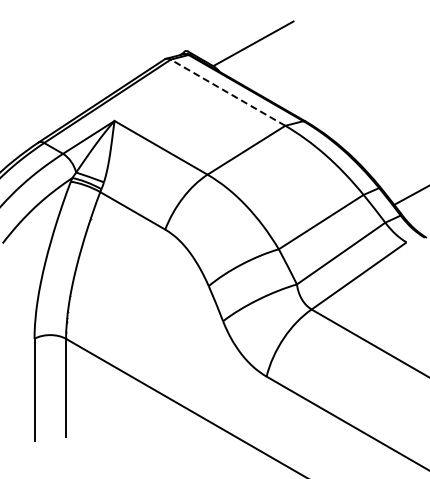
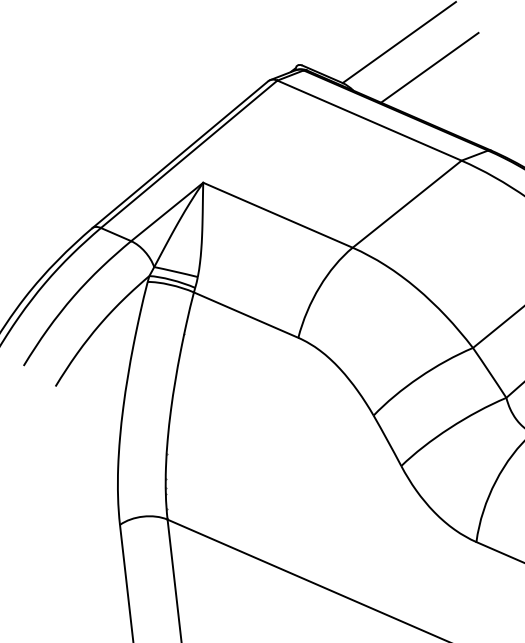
line: (270, 62) -> (428, 67), added
line: (227, 92) -> (368, 120), dashed -> solid

